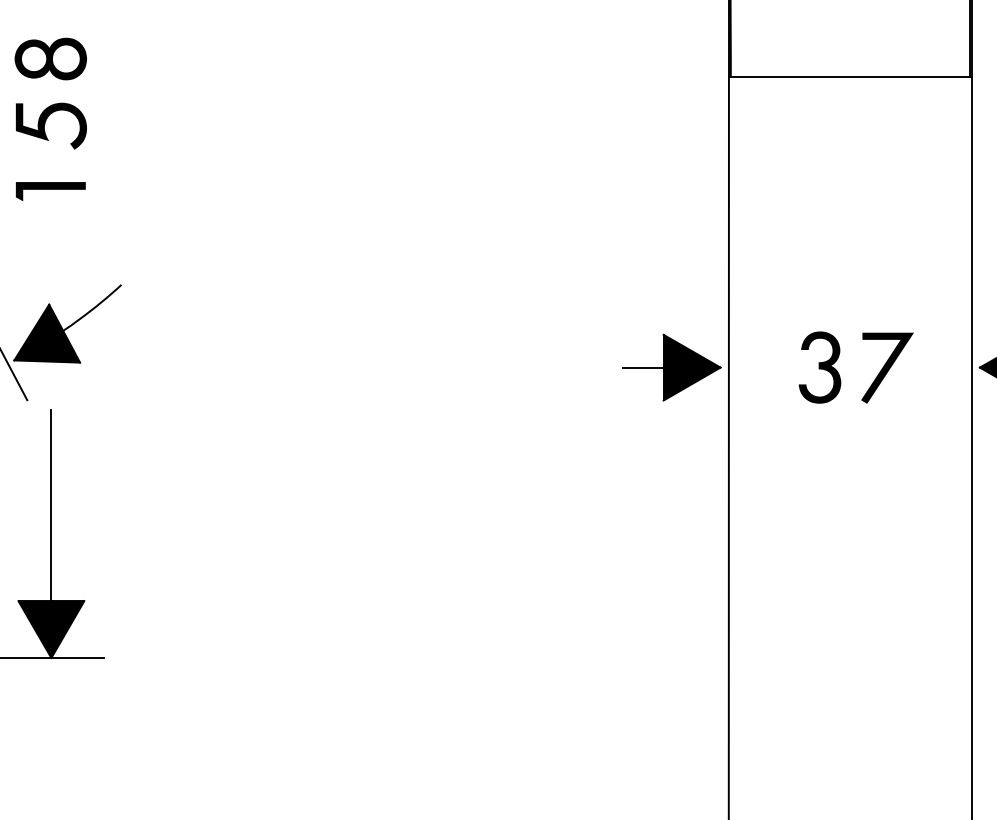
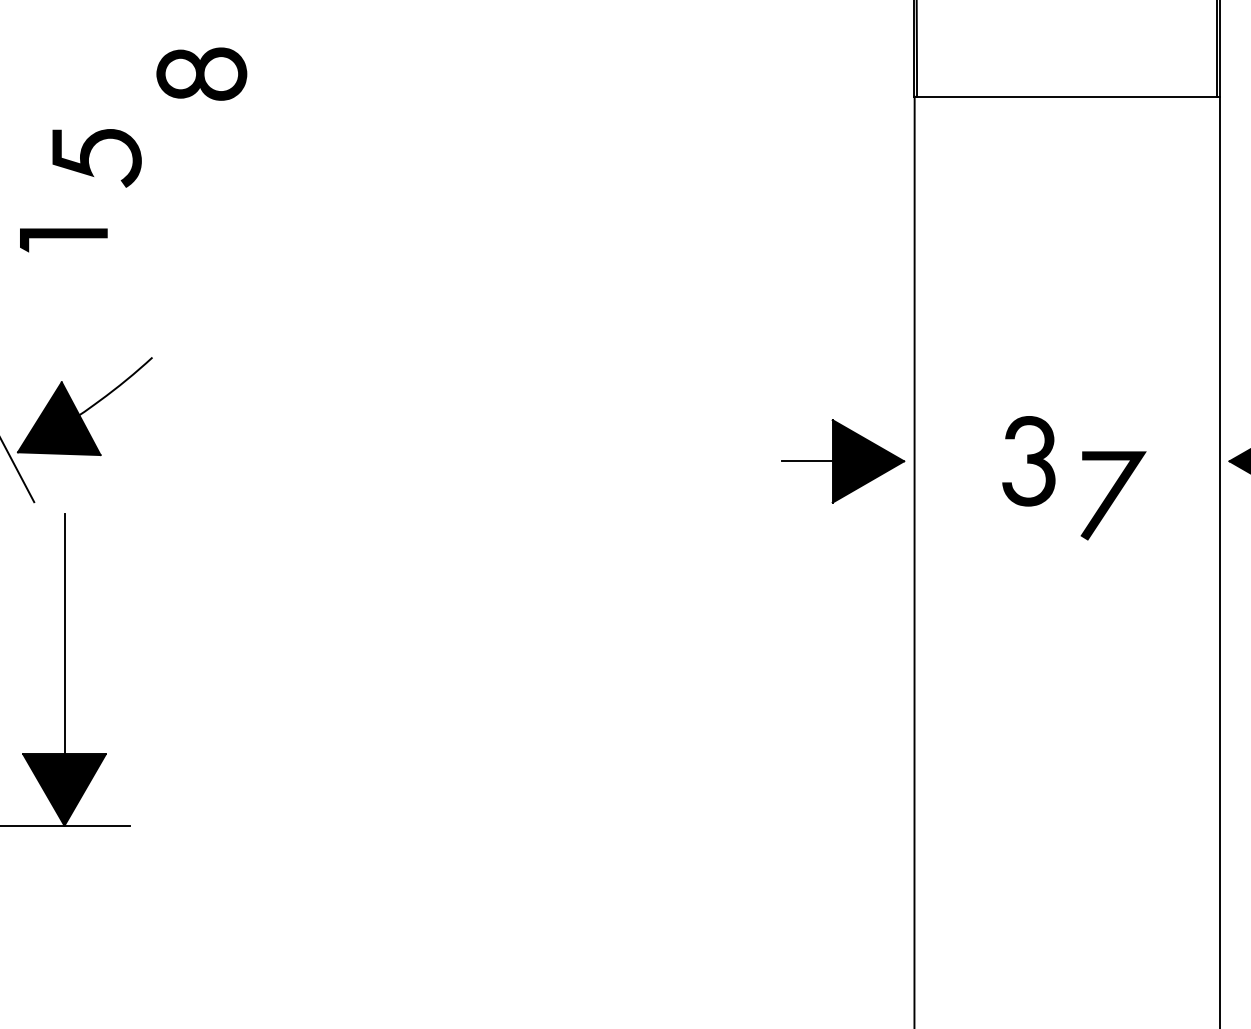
part: (50, 58) -> (201, 73), moved
part: (45, 124) -> (89, 156), moved
part: (887, 367) -> (1113, 495), moved

